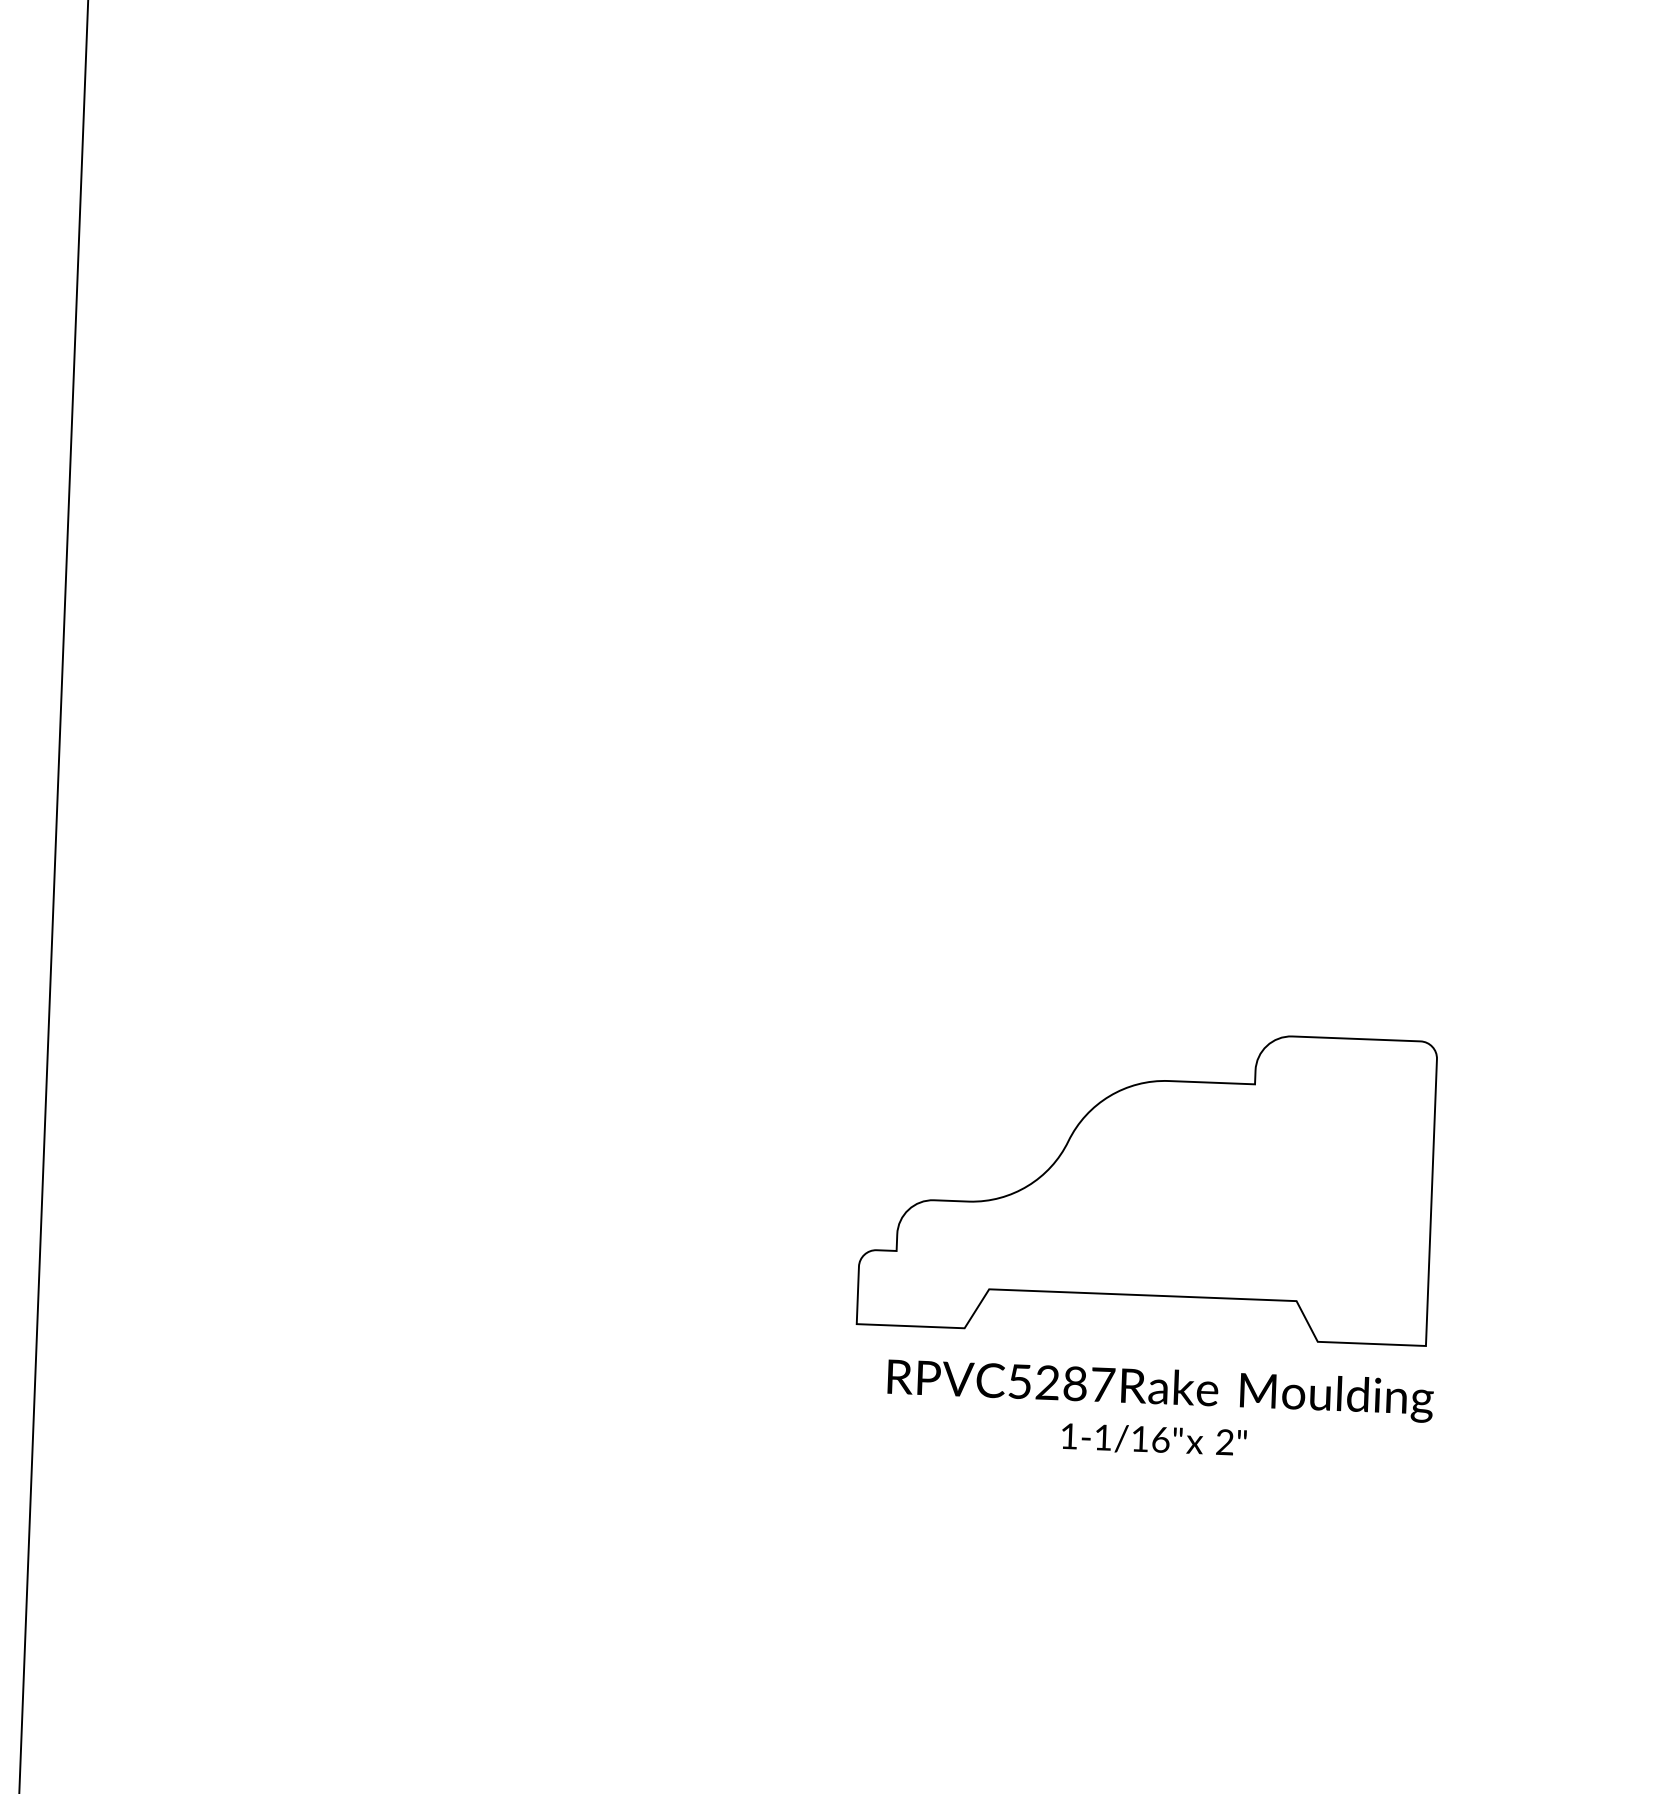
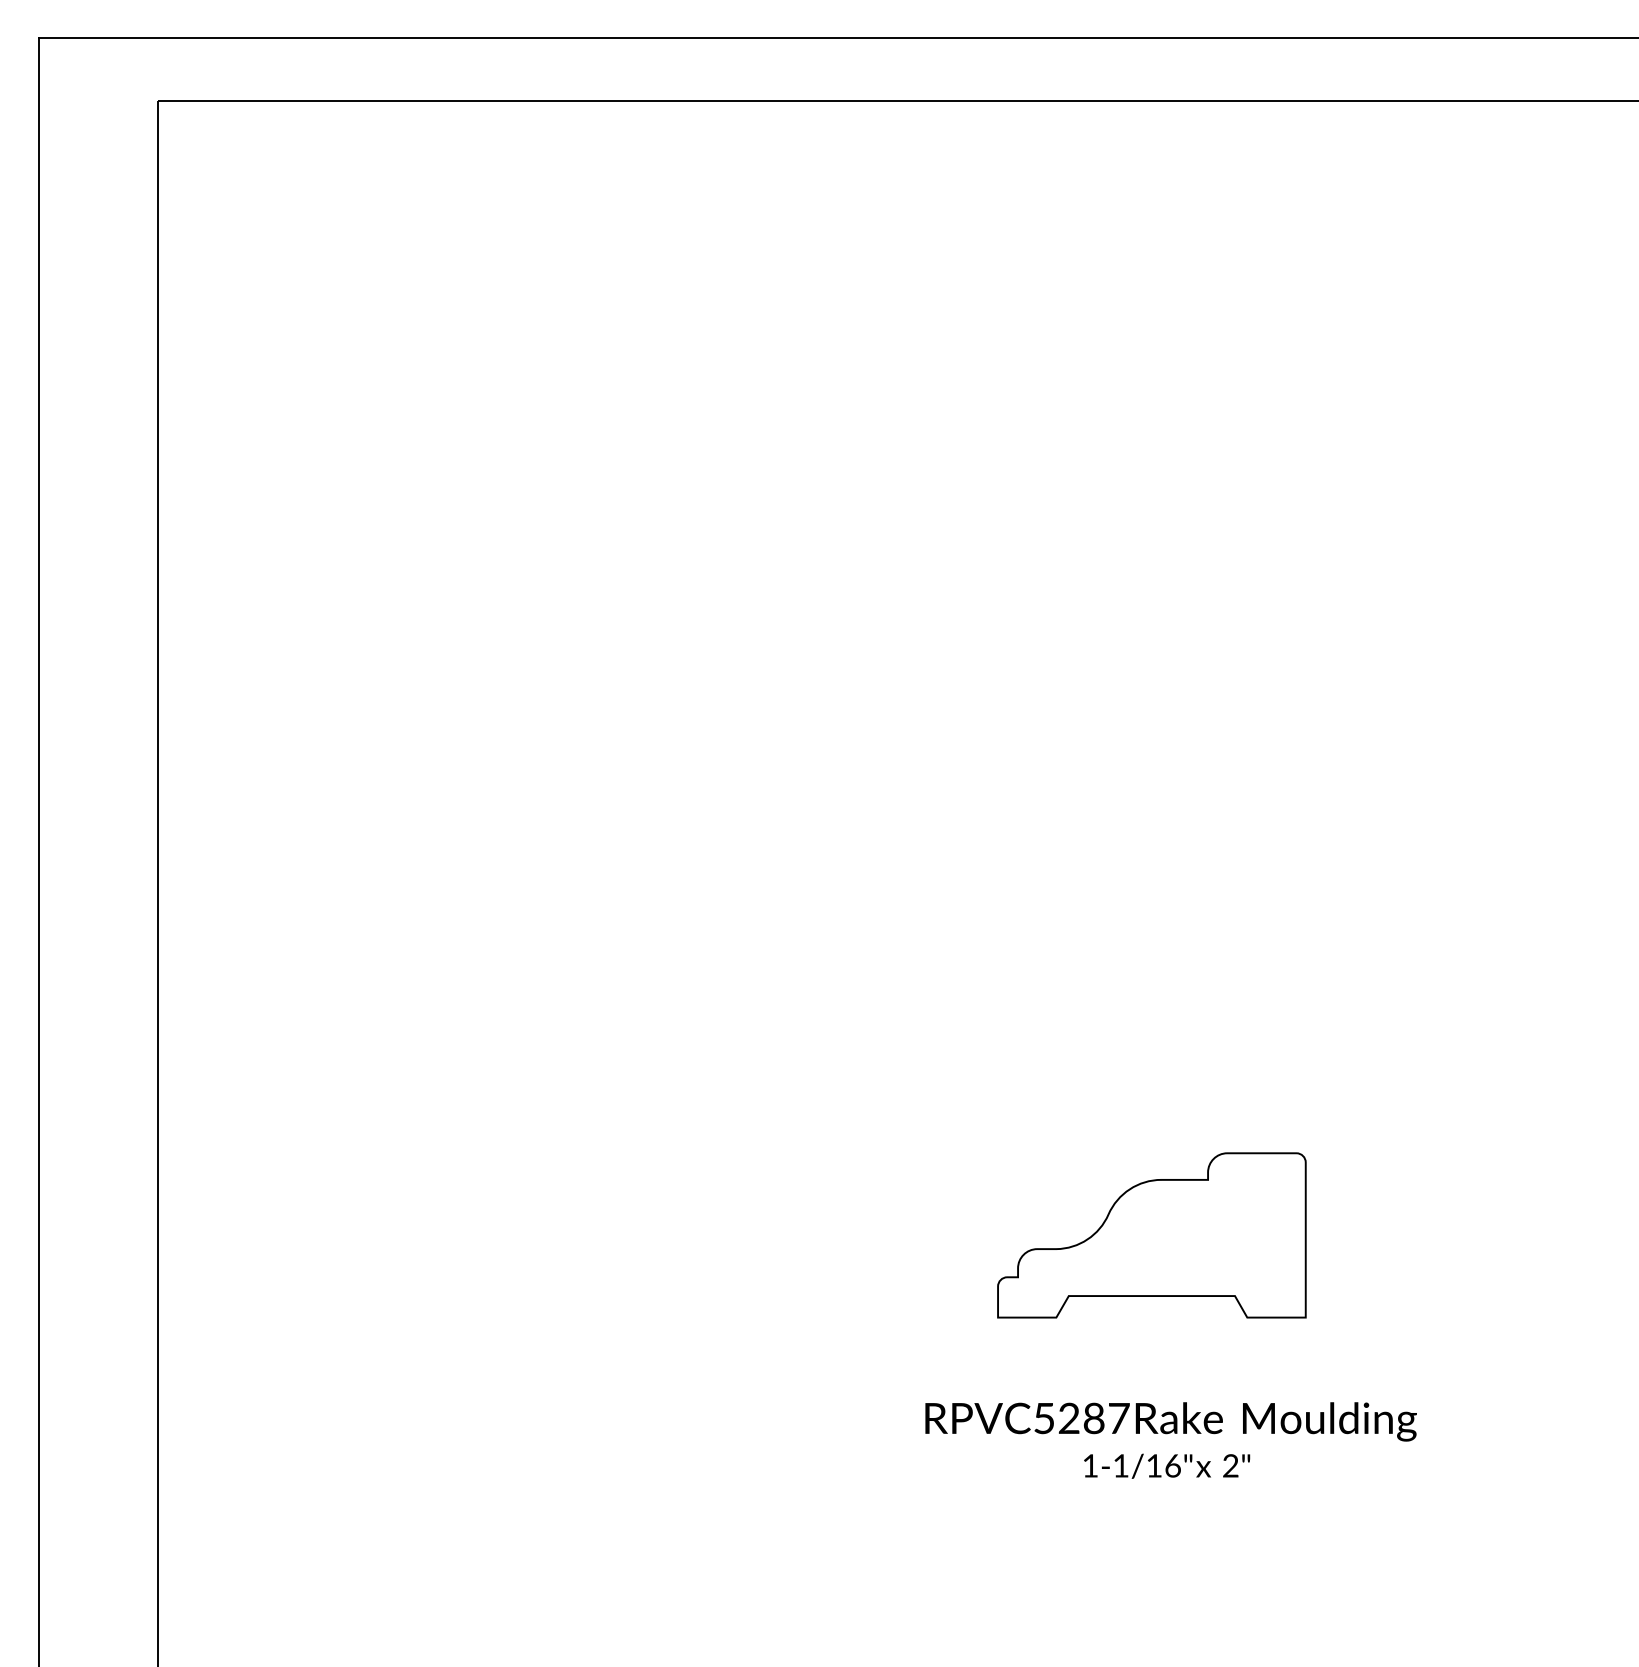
part: (1146, 1183) -> (1151, 1235), size x0.6

